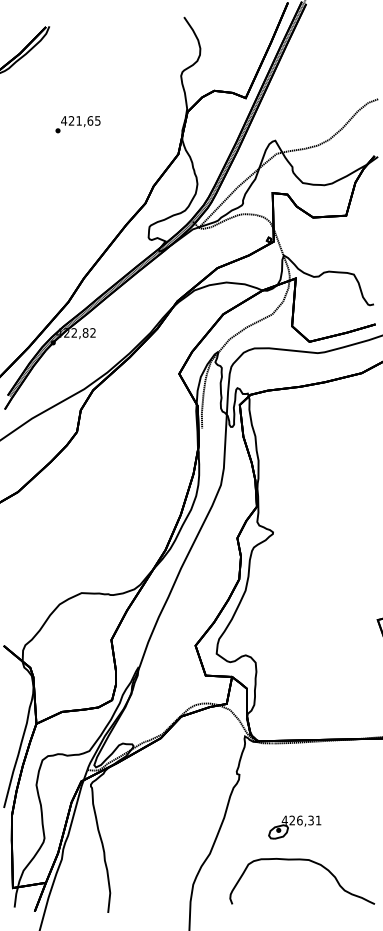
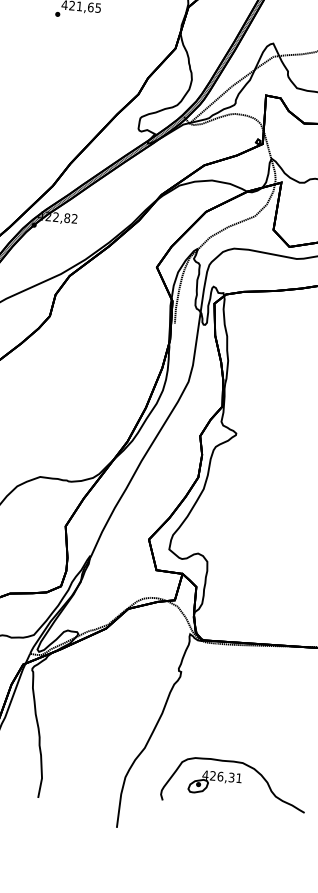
part: (294, 827) -> (214, 783), moved

